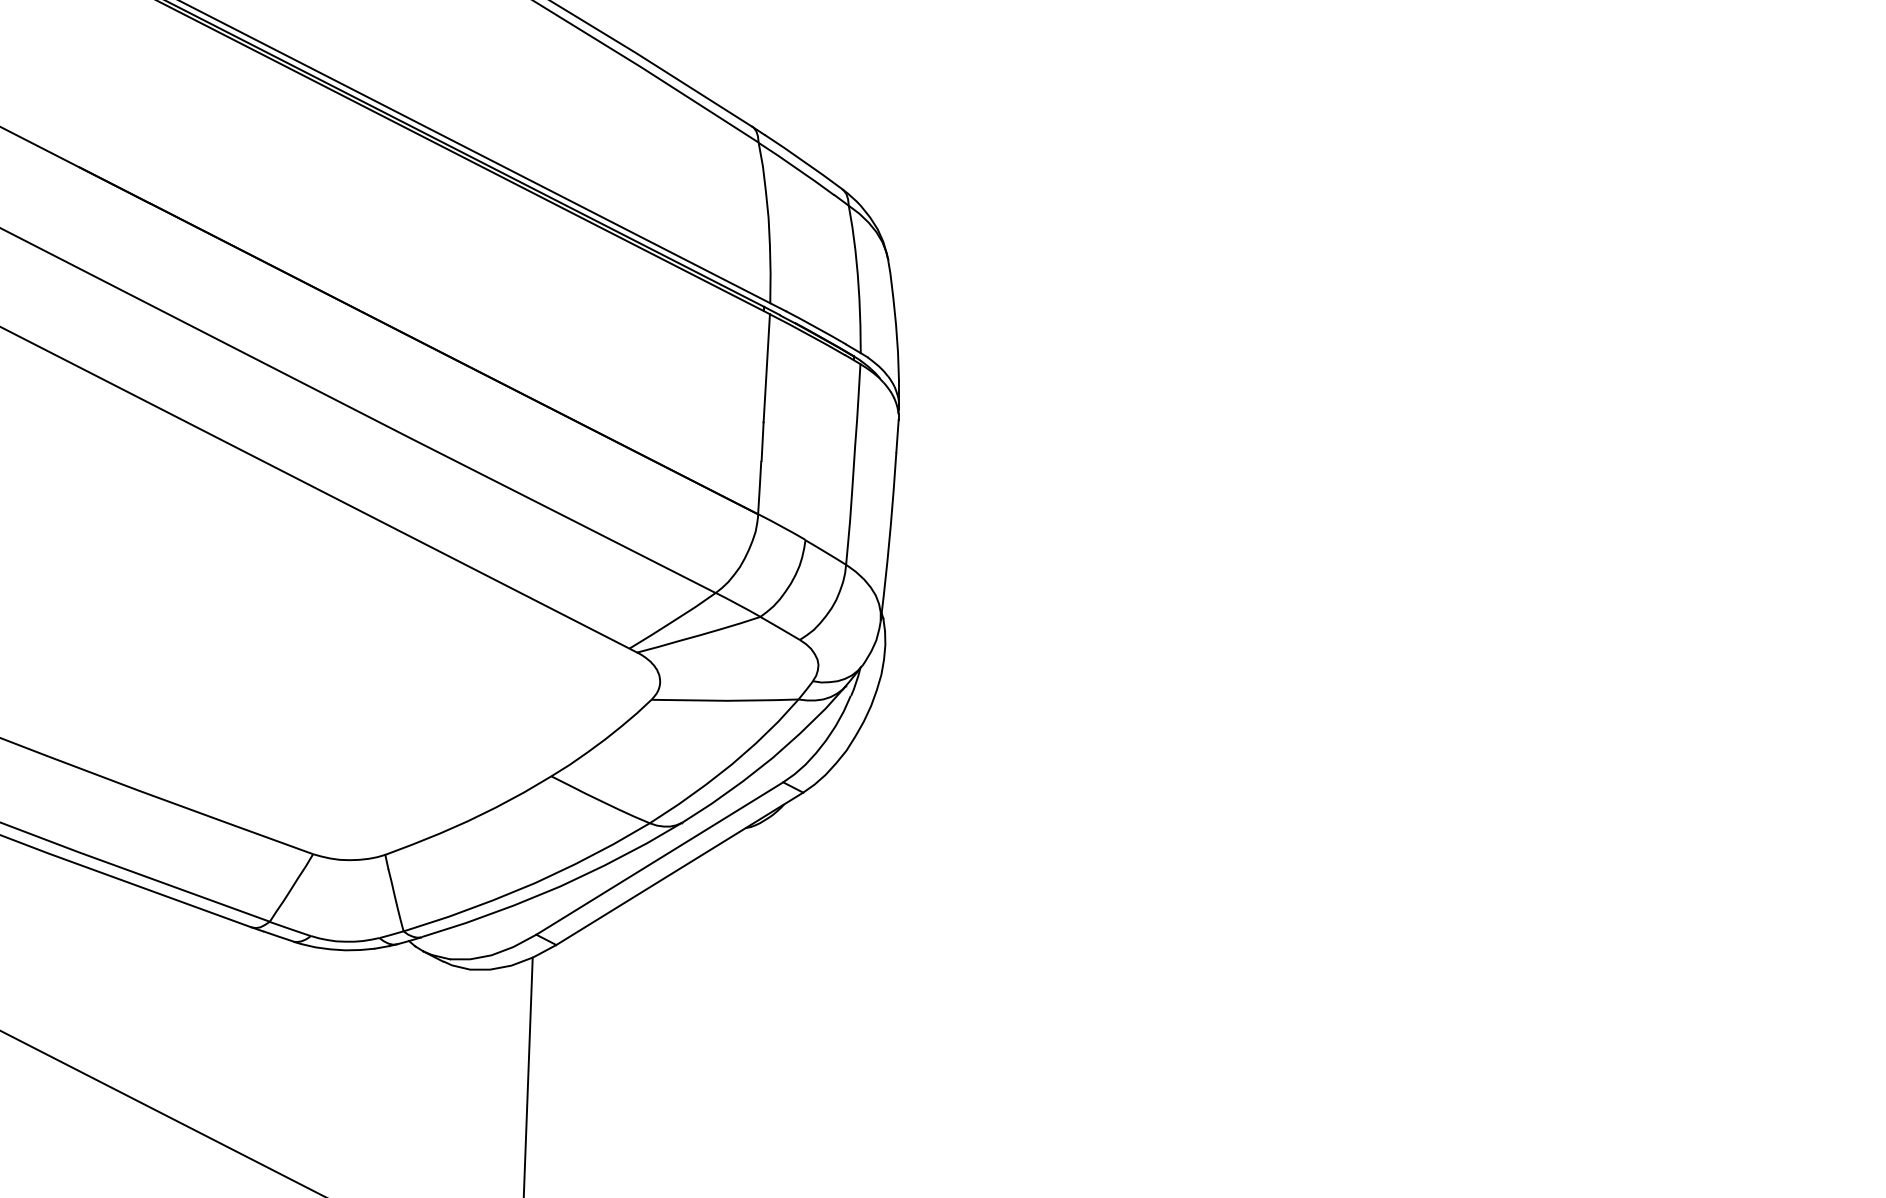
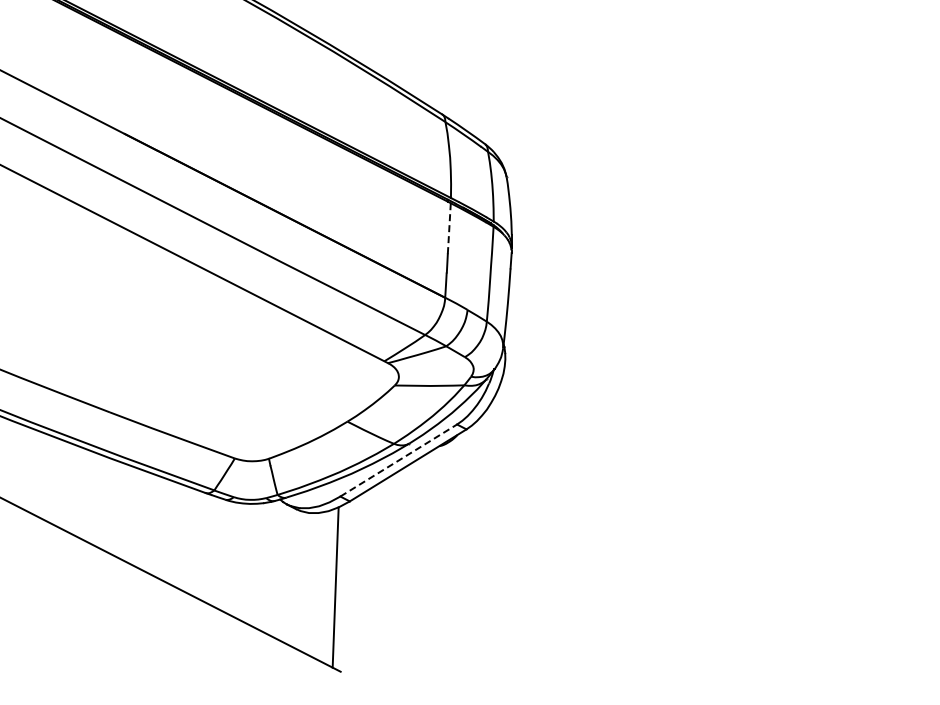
line: (767, 367) -> (449, 228), solid -> dashed
line: (659, 858) -> (398, 460), solid -> dashed

